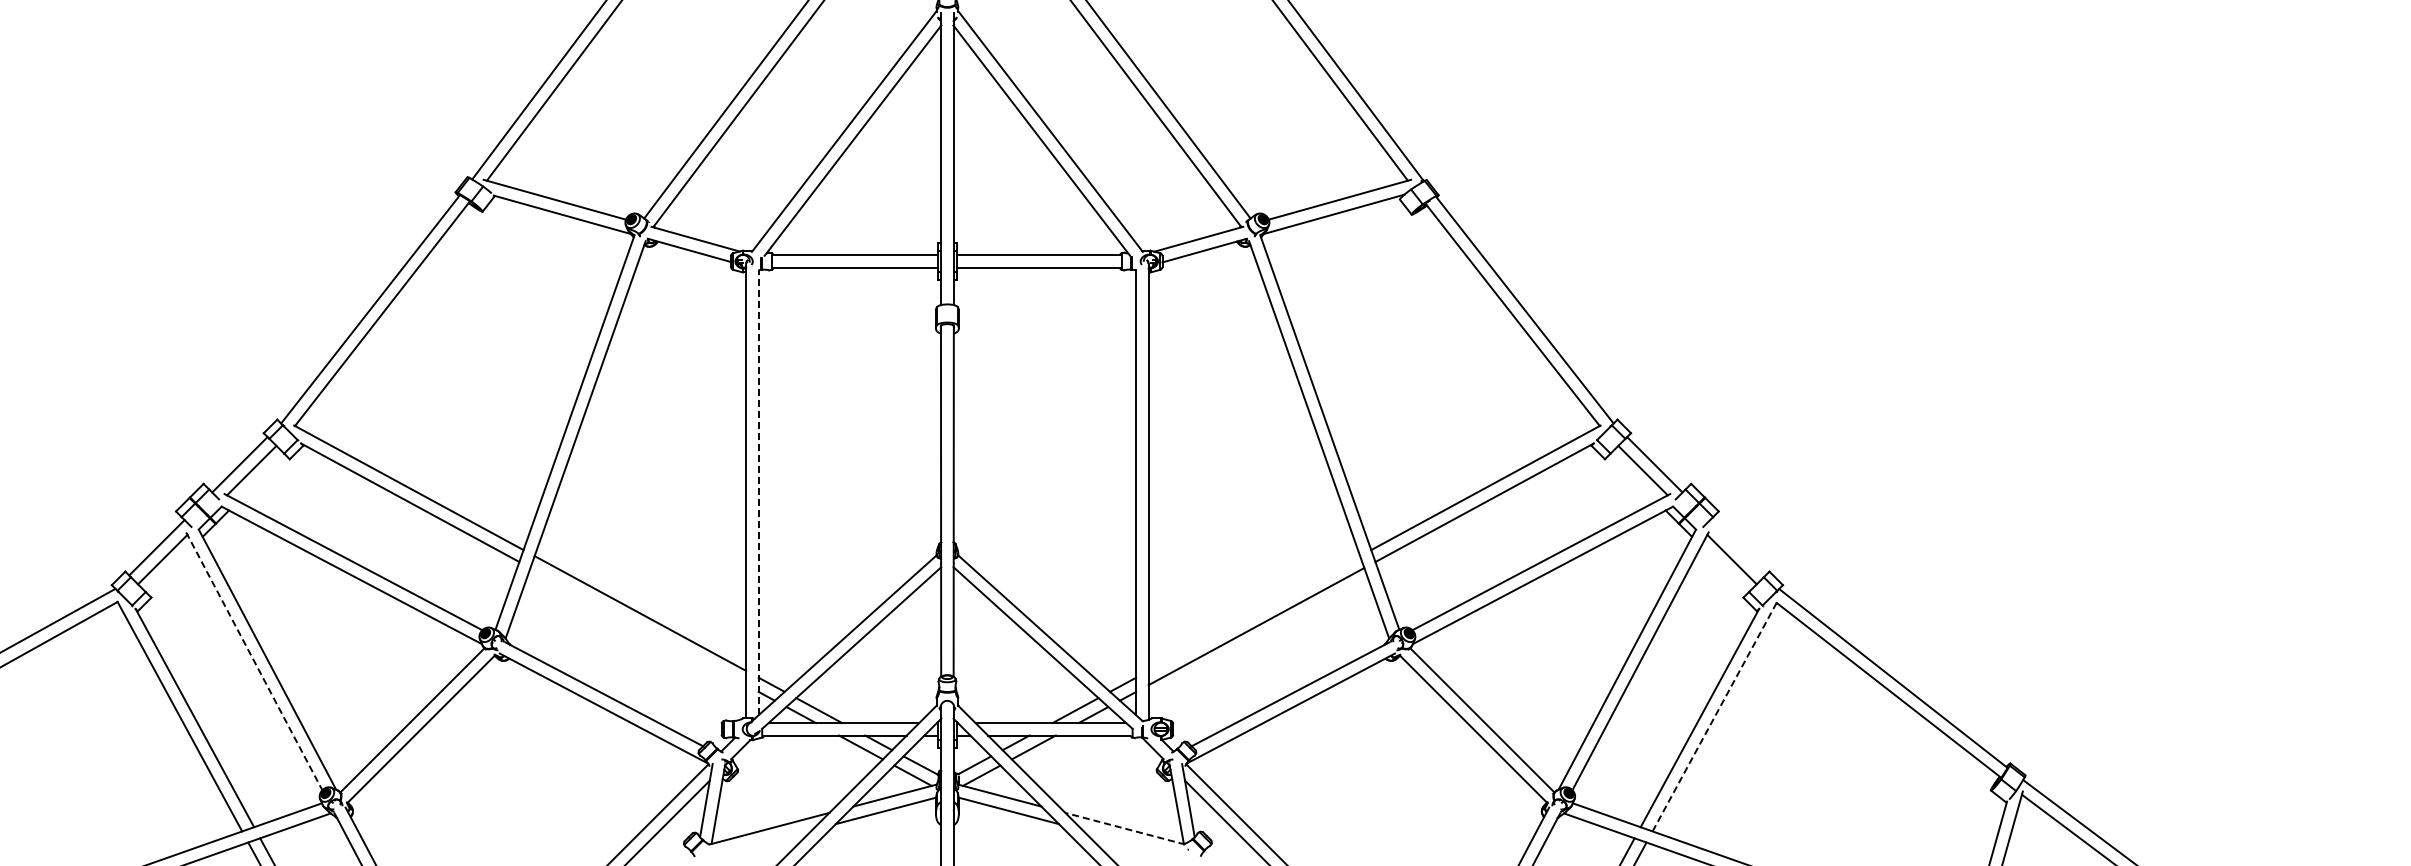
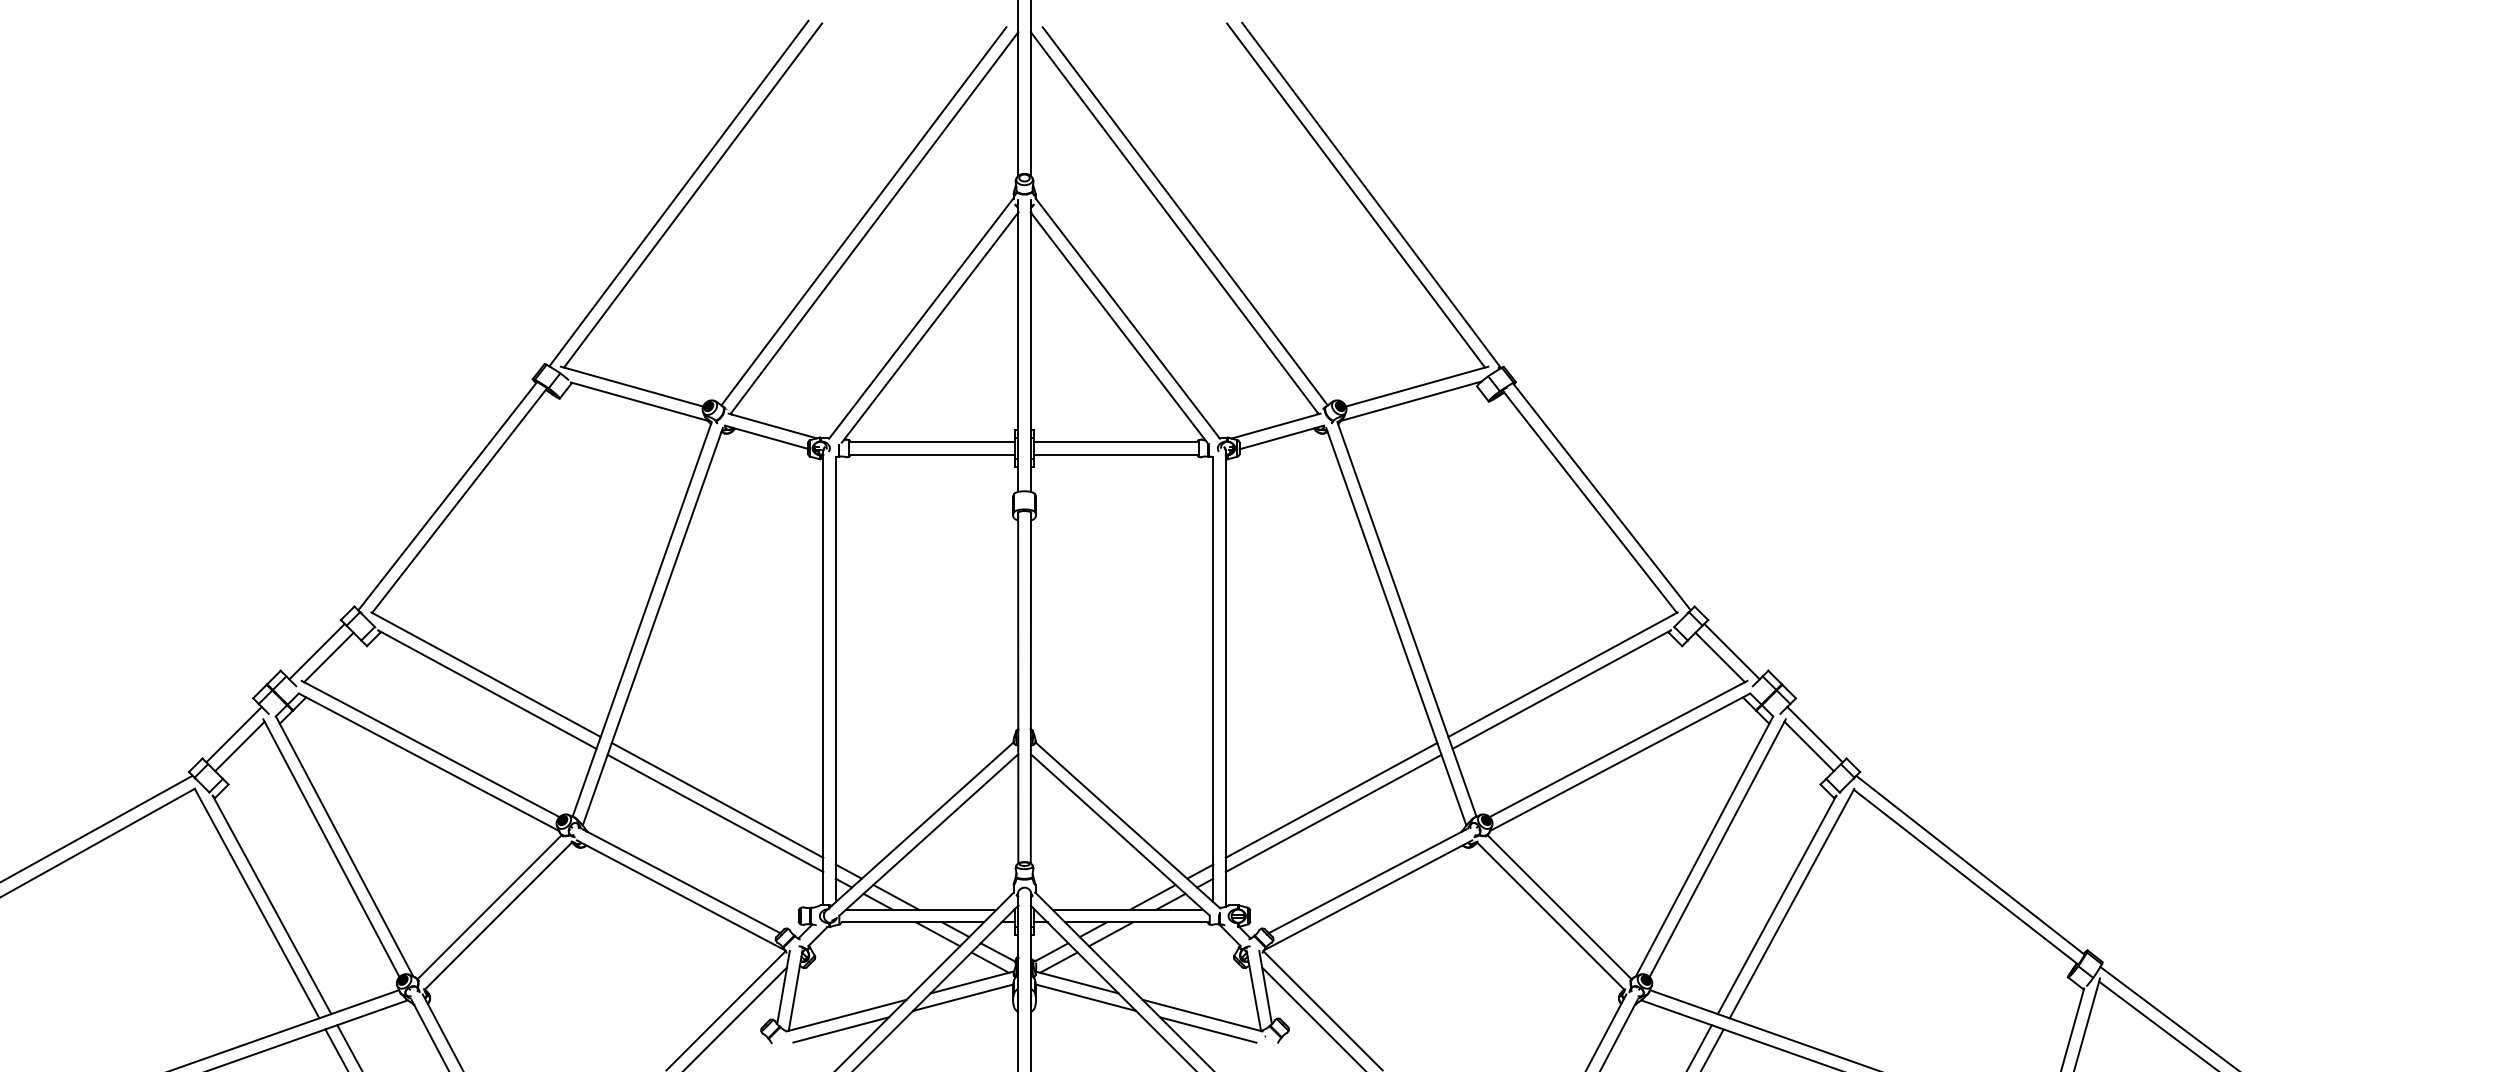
line: (758, 492) -> (835, 679), dashed -> solid
line: (1737, 547) -> (1814, 734), added
line: (1254, 612) -> (1331, 799), added
line: (638, 626) -> (715, 813), added
line: (254, 661) -> (331, 848), dashed -> solid
line: (1715, 716) -> (1792, 903), dashed -> solid
line: (1125, 828) -> (1202, 1015), dashed -> solid
line: (764, 842) -> (841, 1029), added
line: (1131, 842) -> (1208, 1029), added

